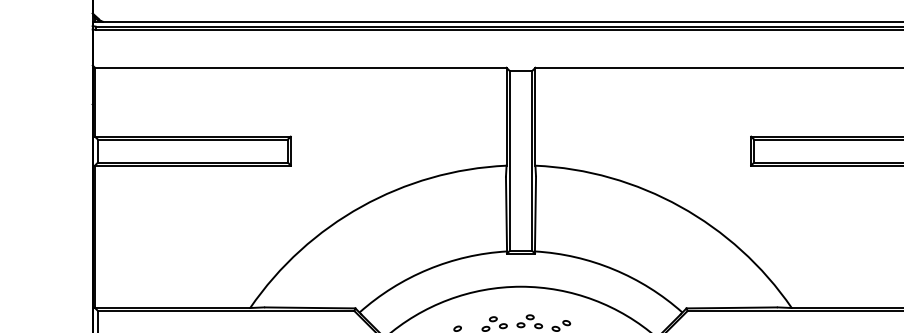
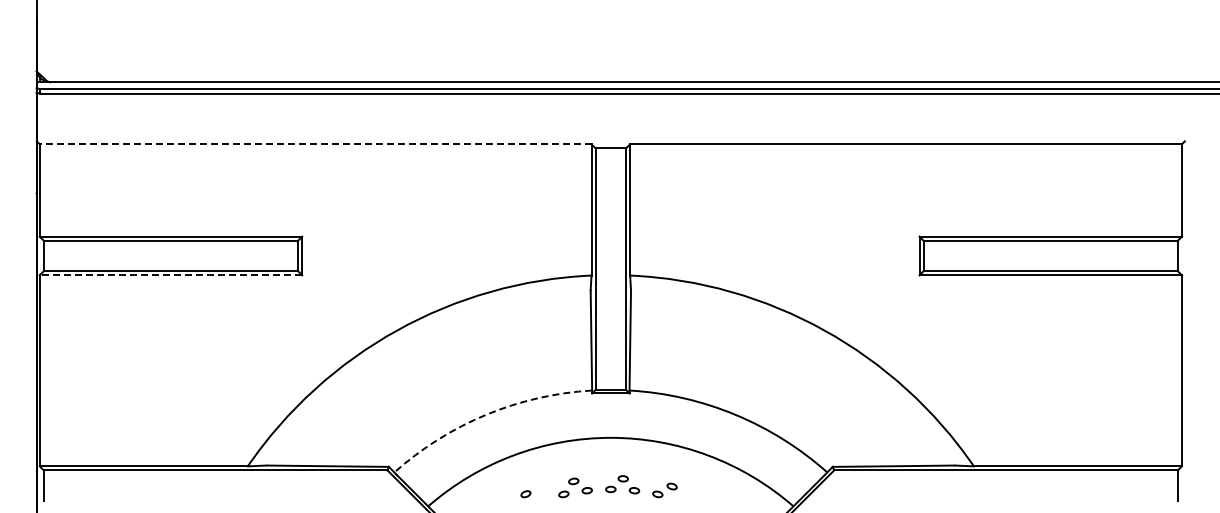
line: (300, 67) -> (315, 144), solid -> dashed
line: (192, 165) -> (170, 275), solid -> dashed
arc: (428, 269) -> (486, 414), solid -> dashed

